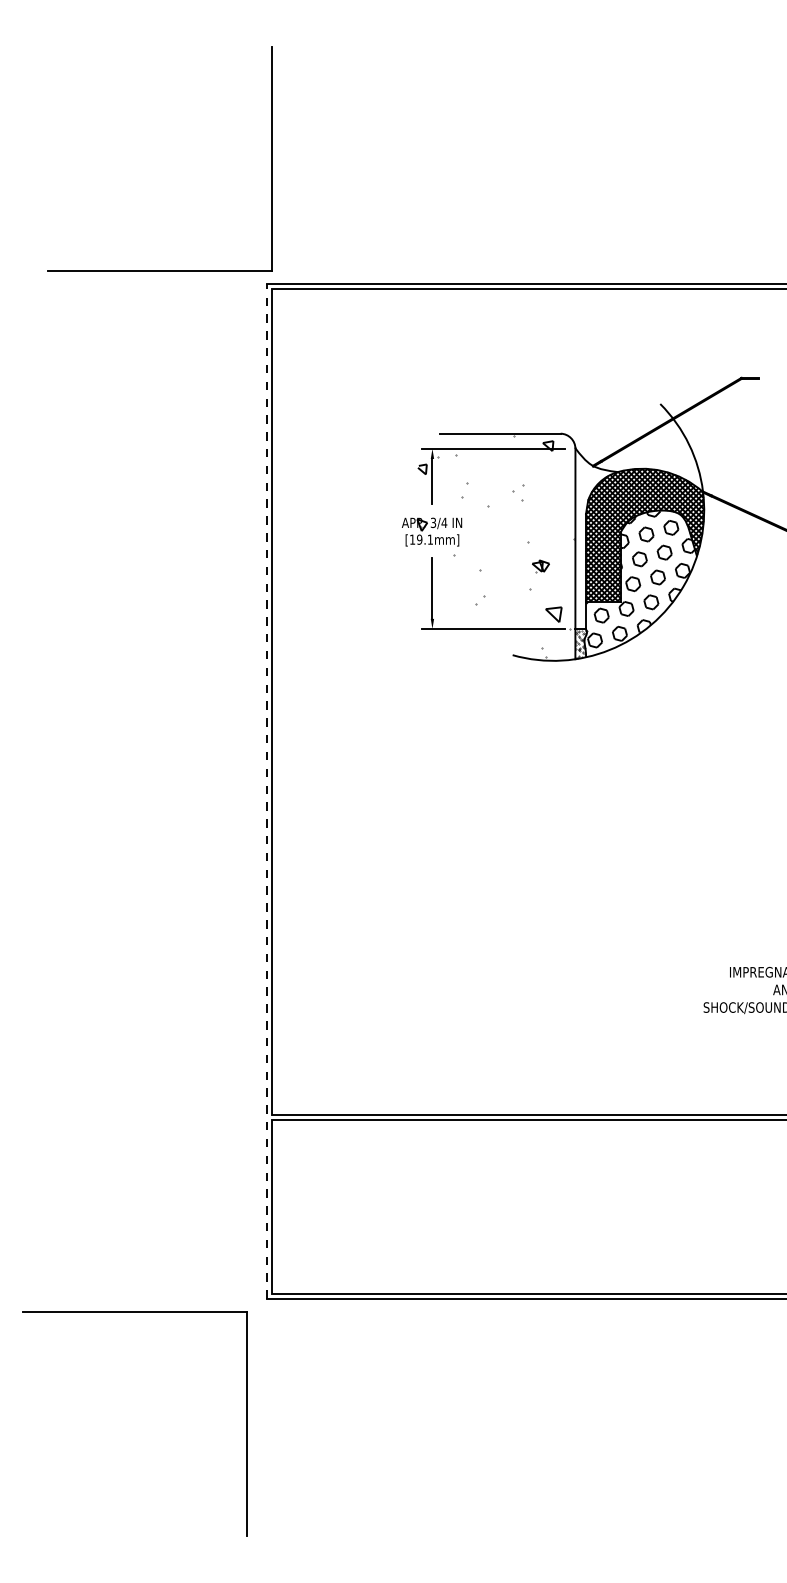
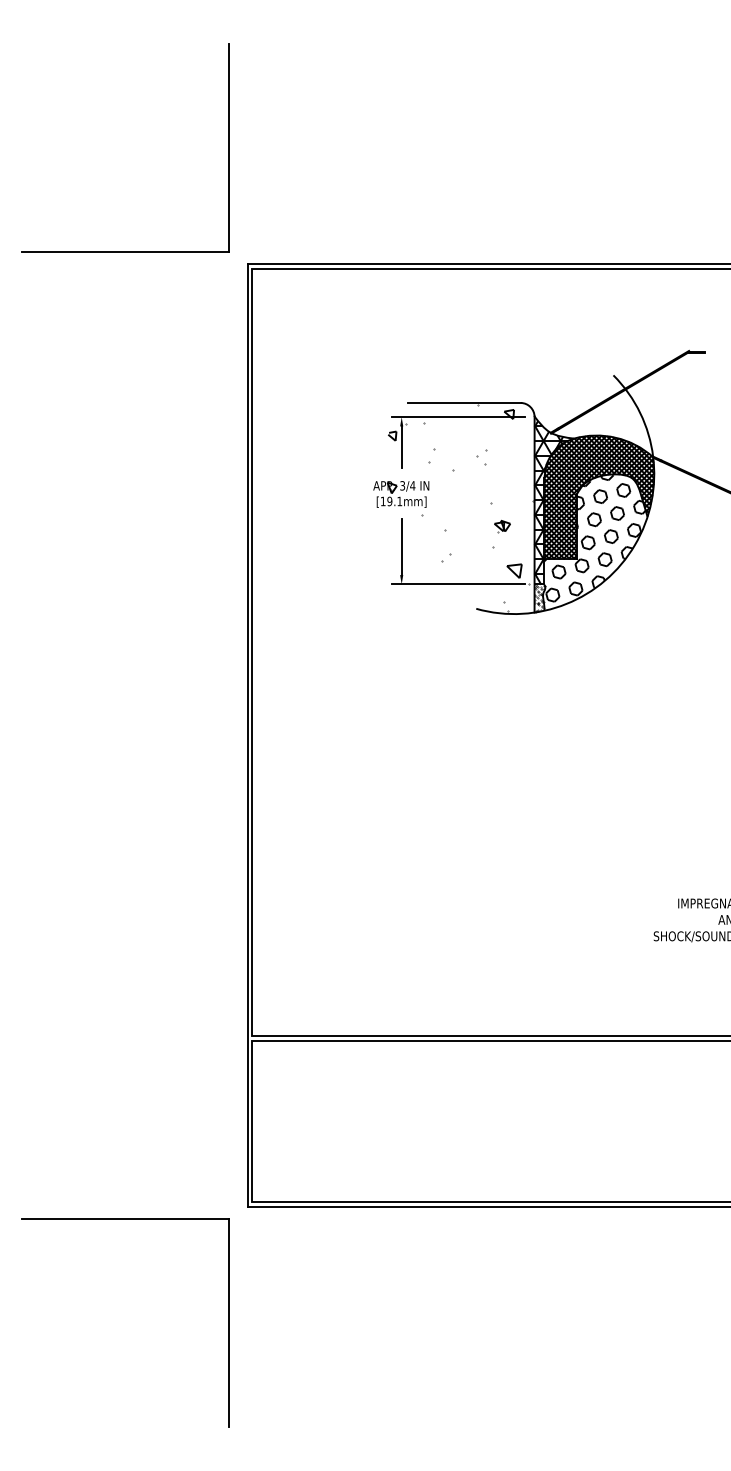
part: (271, 158) -> (228, 147), moved
hatch: (593, 541) -> (551, 503), added
line: (266, 791) -> (247, 735), dashed -> solid

